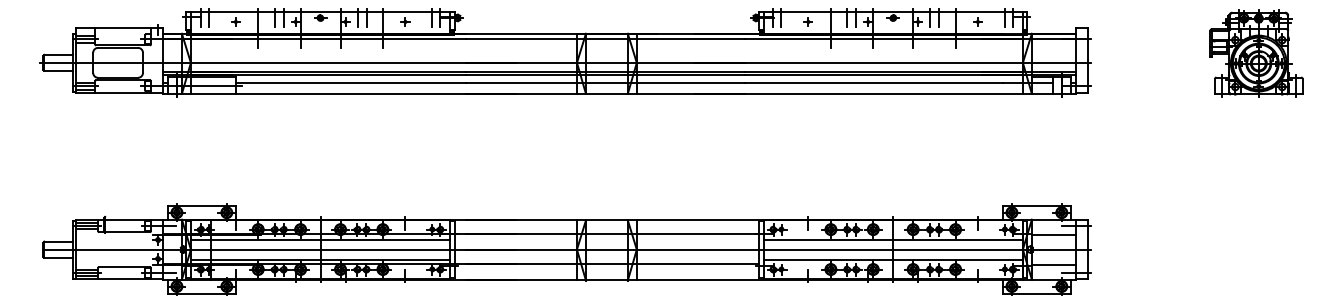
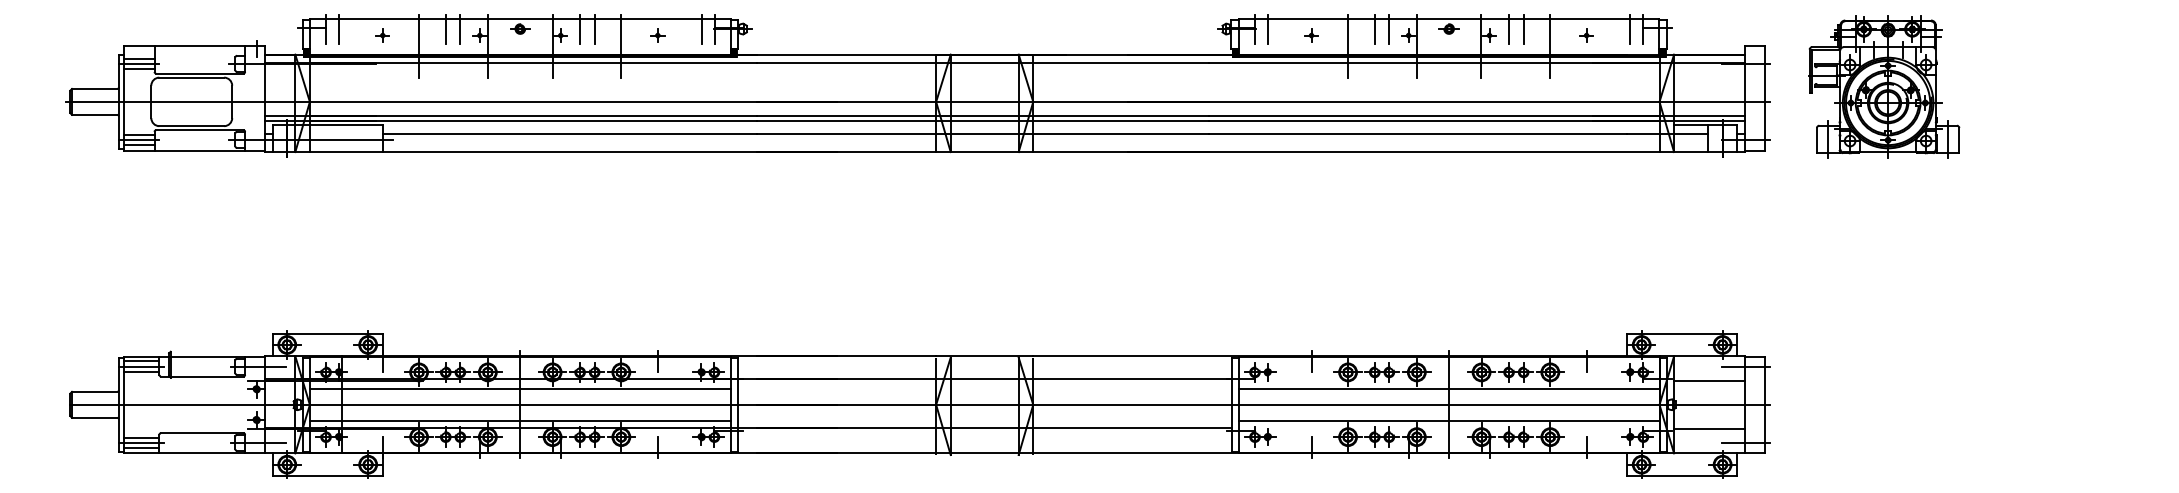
part: (1256, 53) -> (1884, 86), moved

